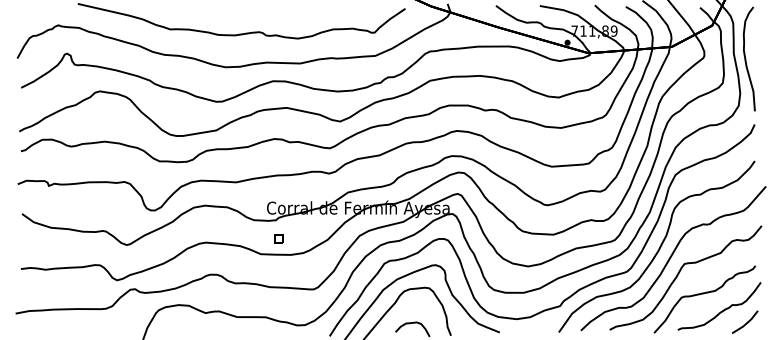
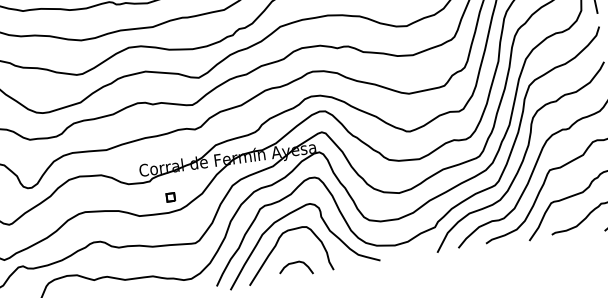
part: (278, 238) -> (170, 196), moved

